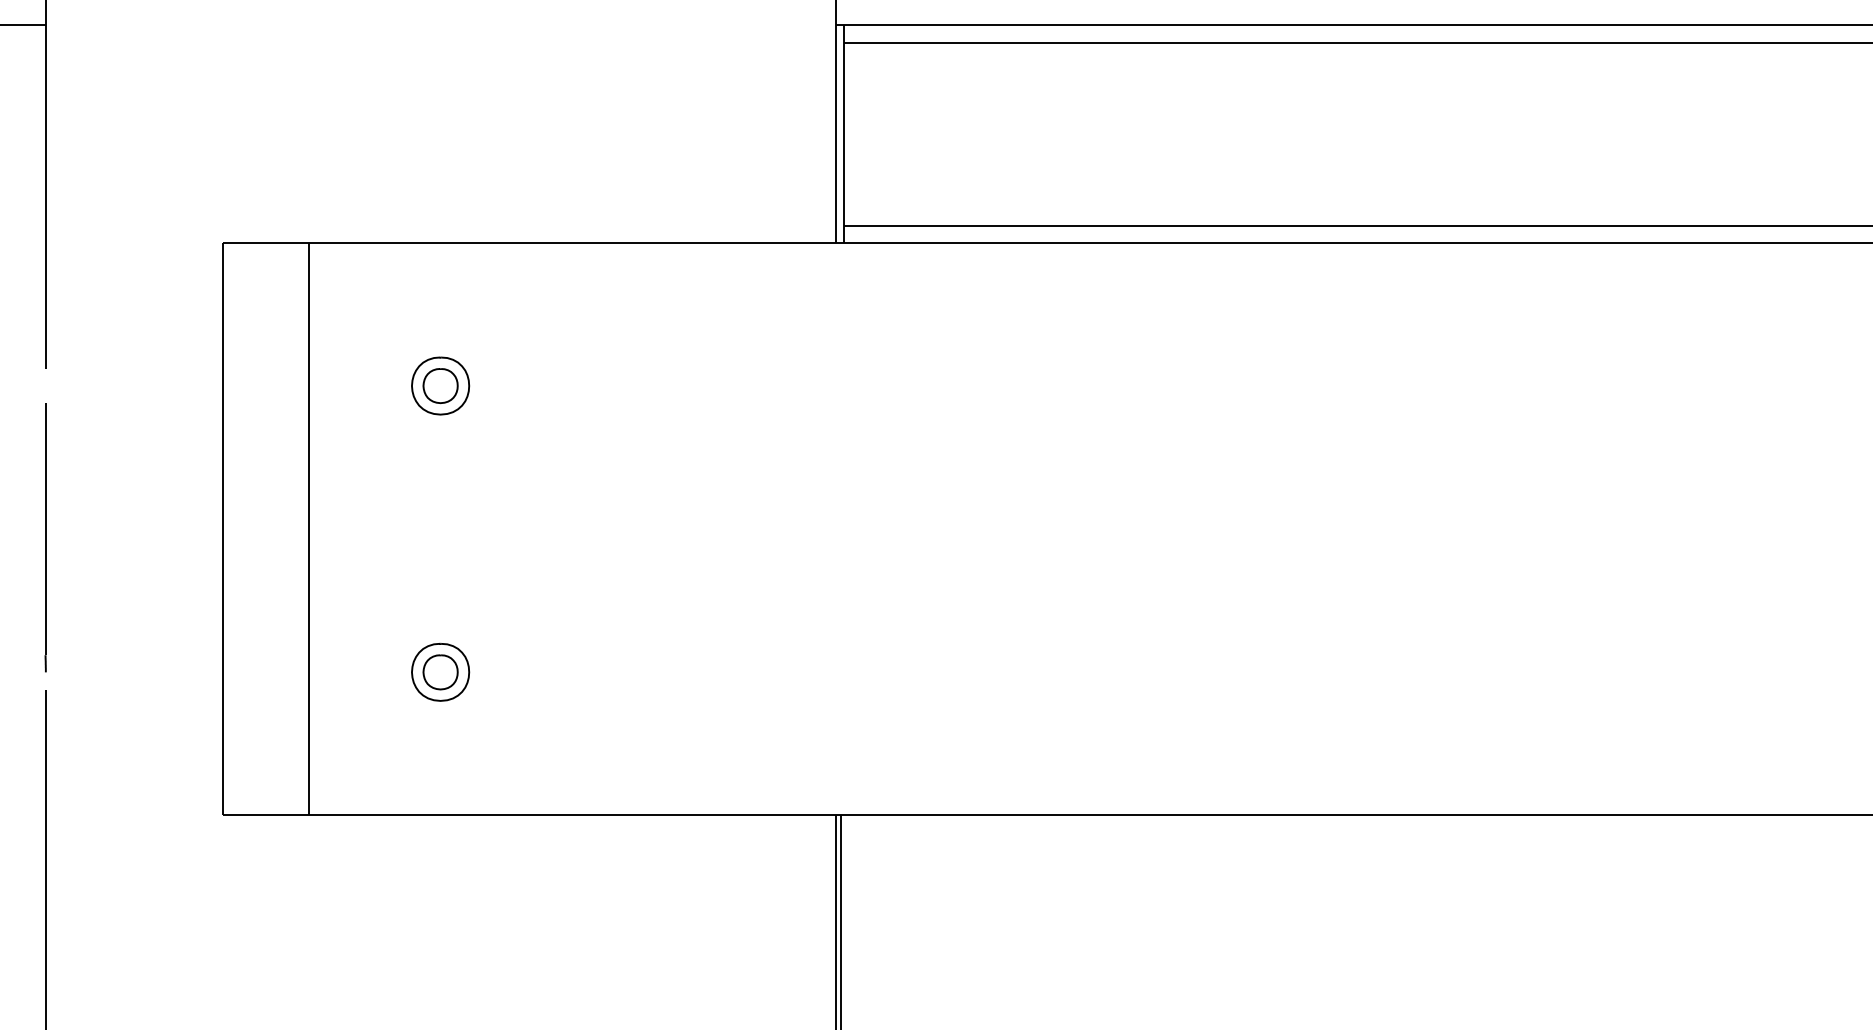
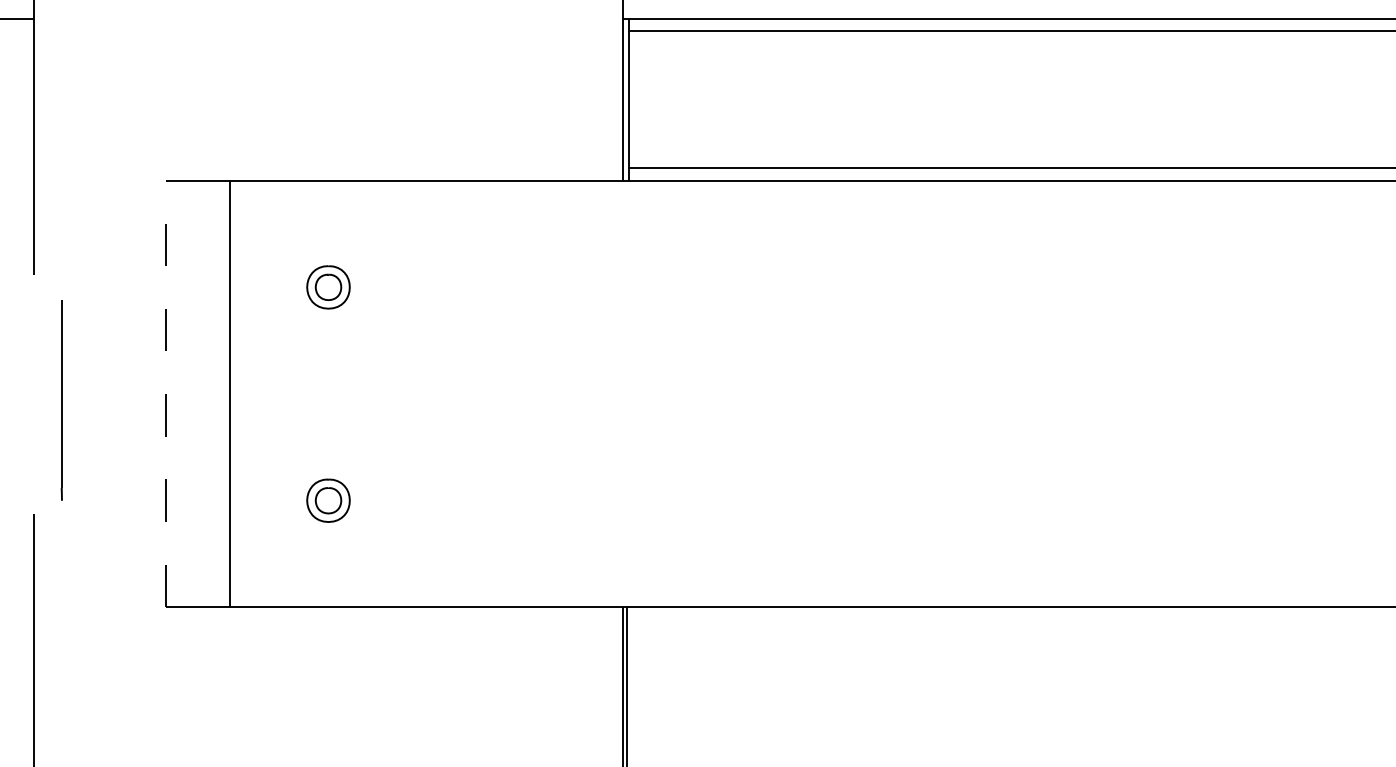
line: (222, 528) -> (165, 393), solid -> dashed
line: (45, 537) -> (61, 400), moved

